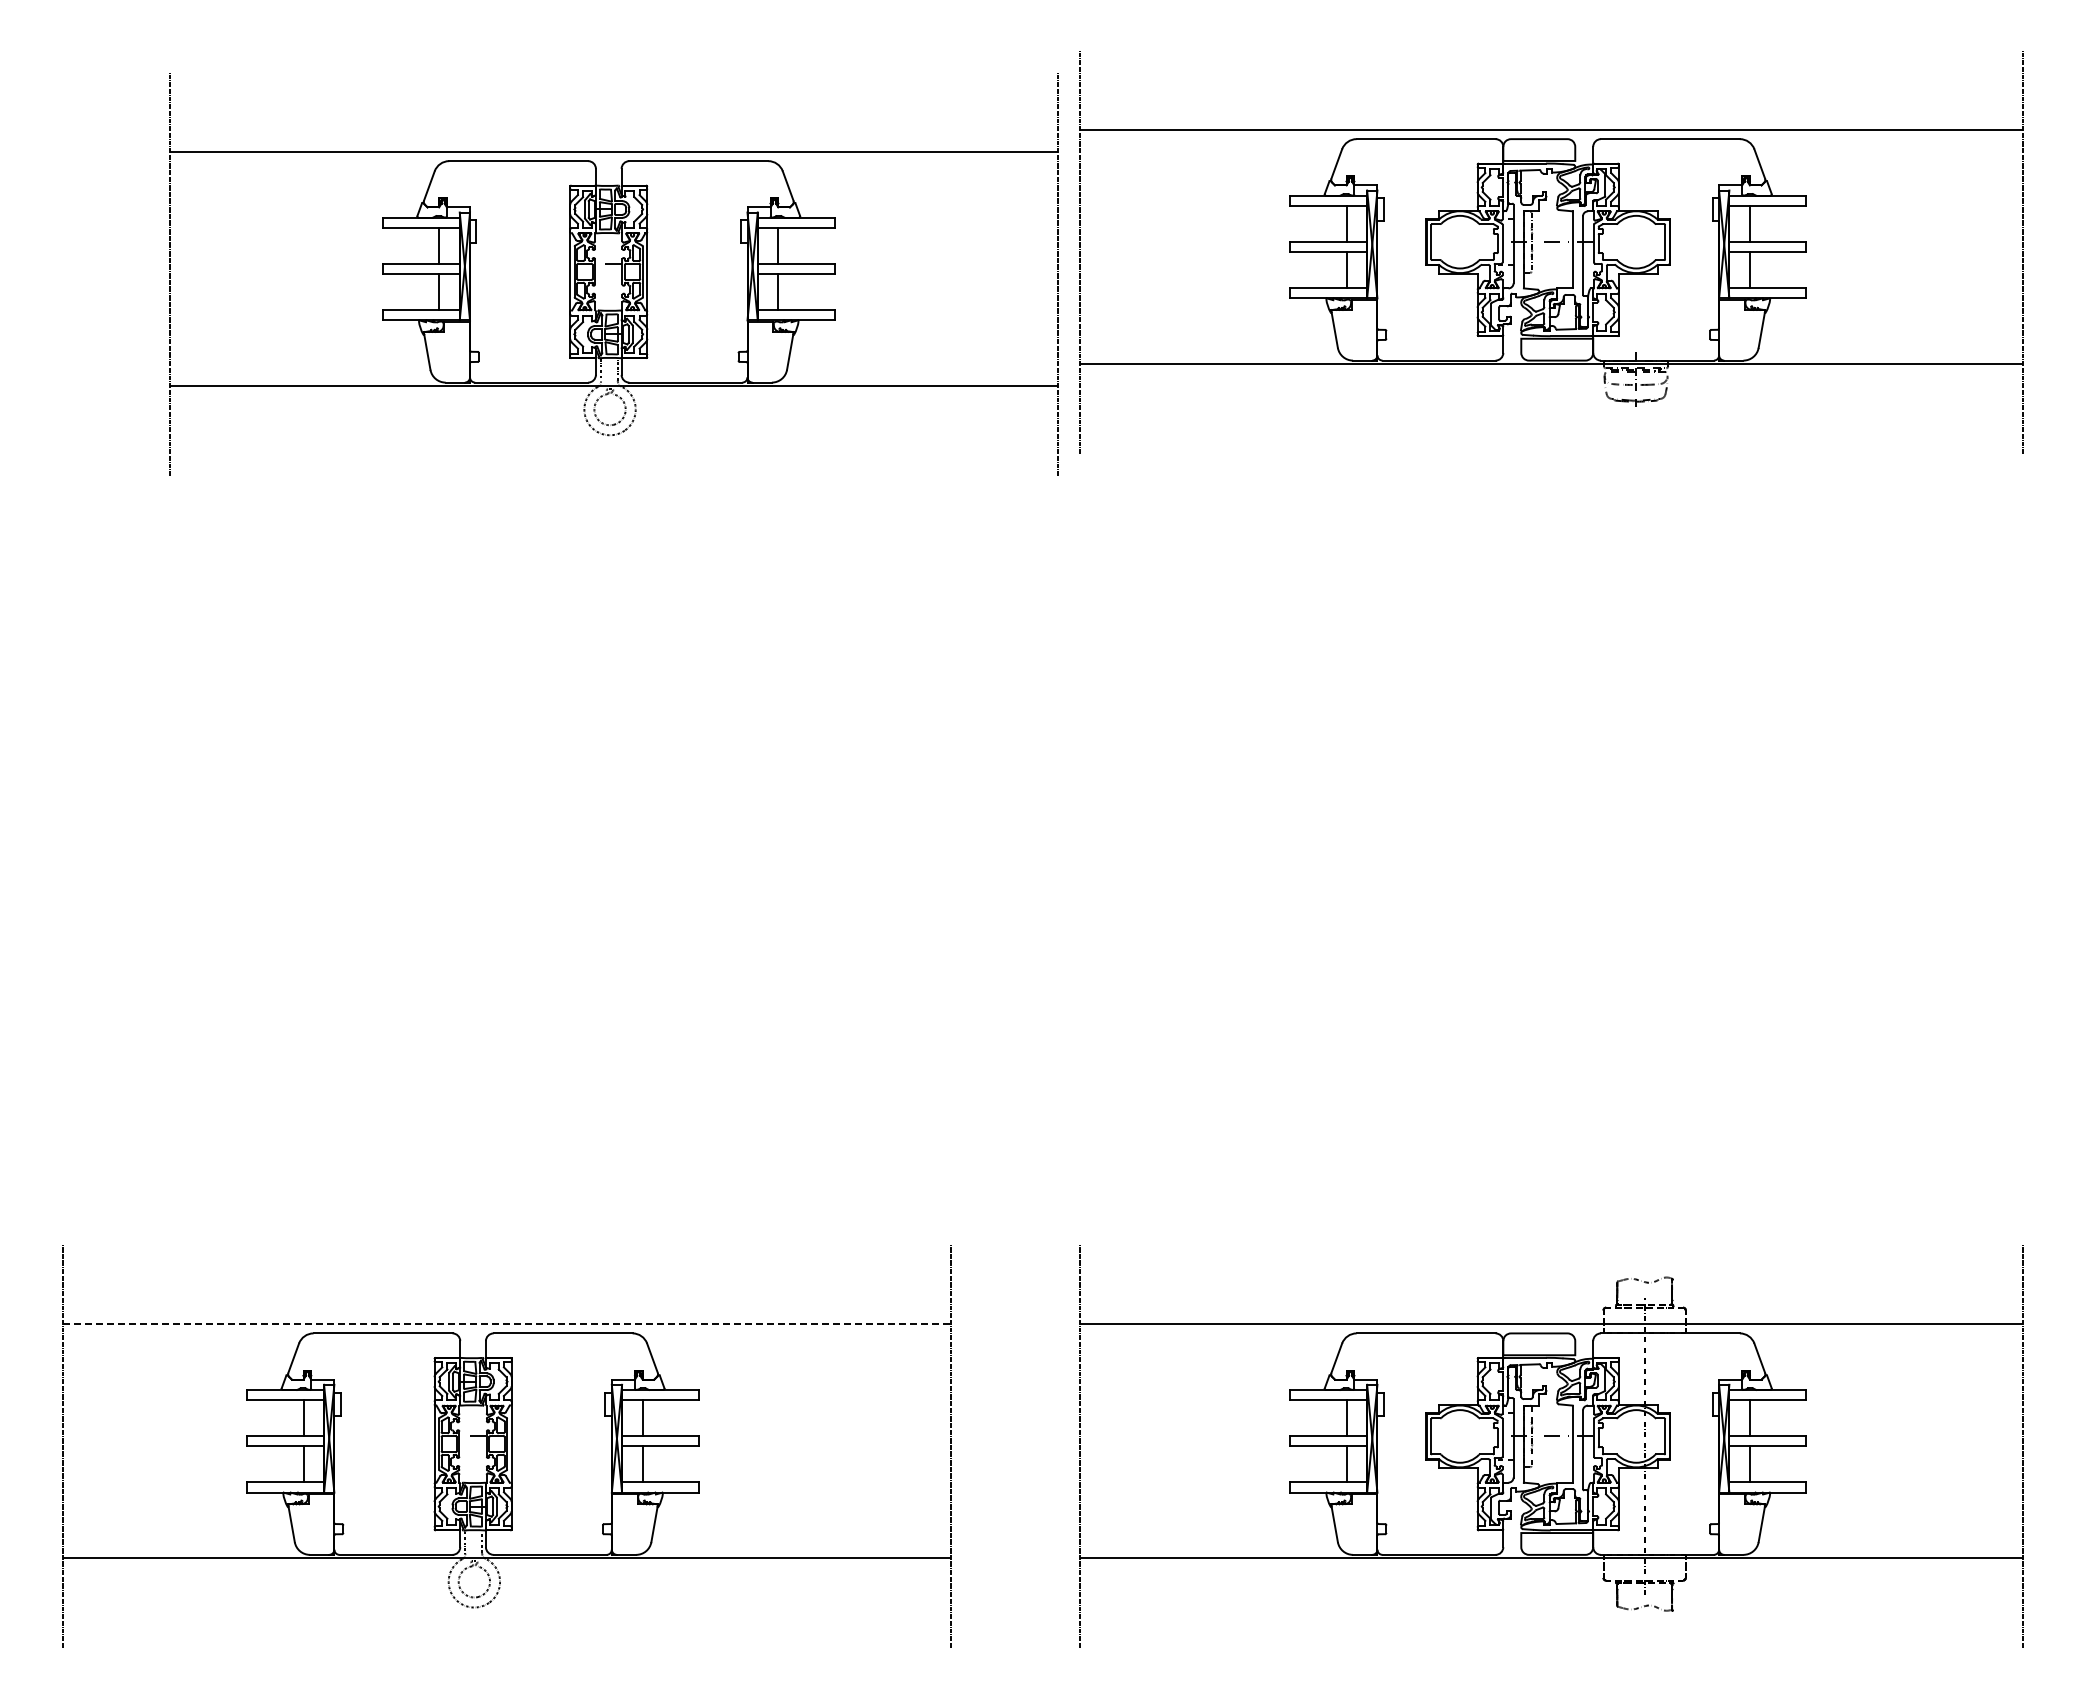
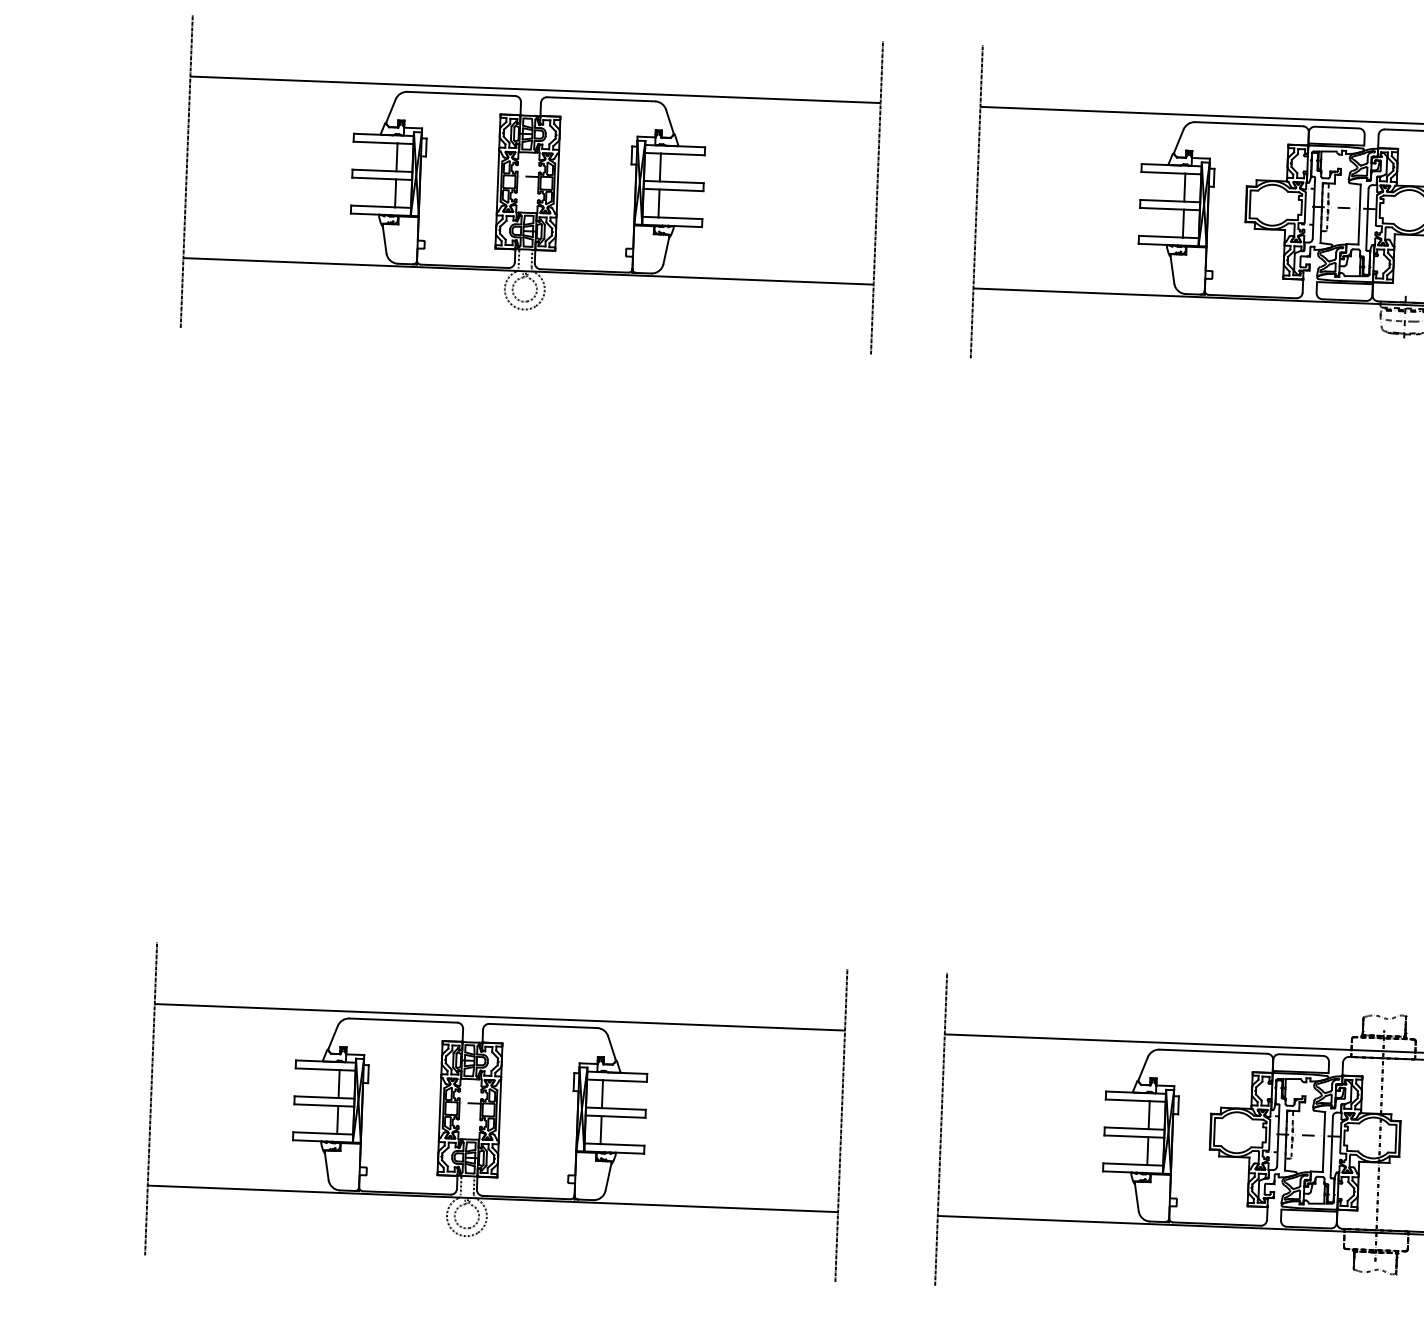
part: (613, 274) -> (531, 184), moved
line: (507, 1324) -> (500, 1017), dashed -> solid

